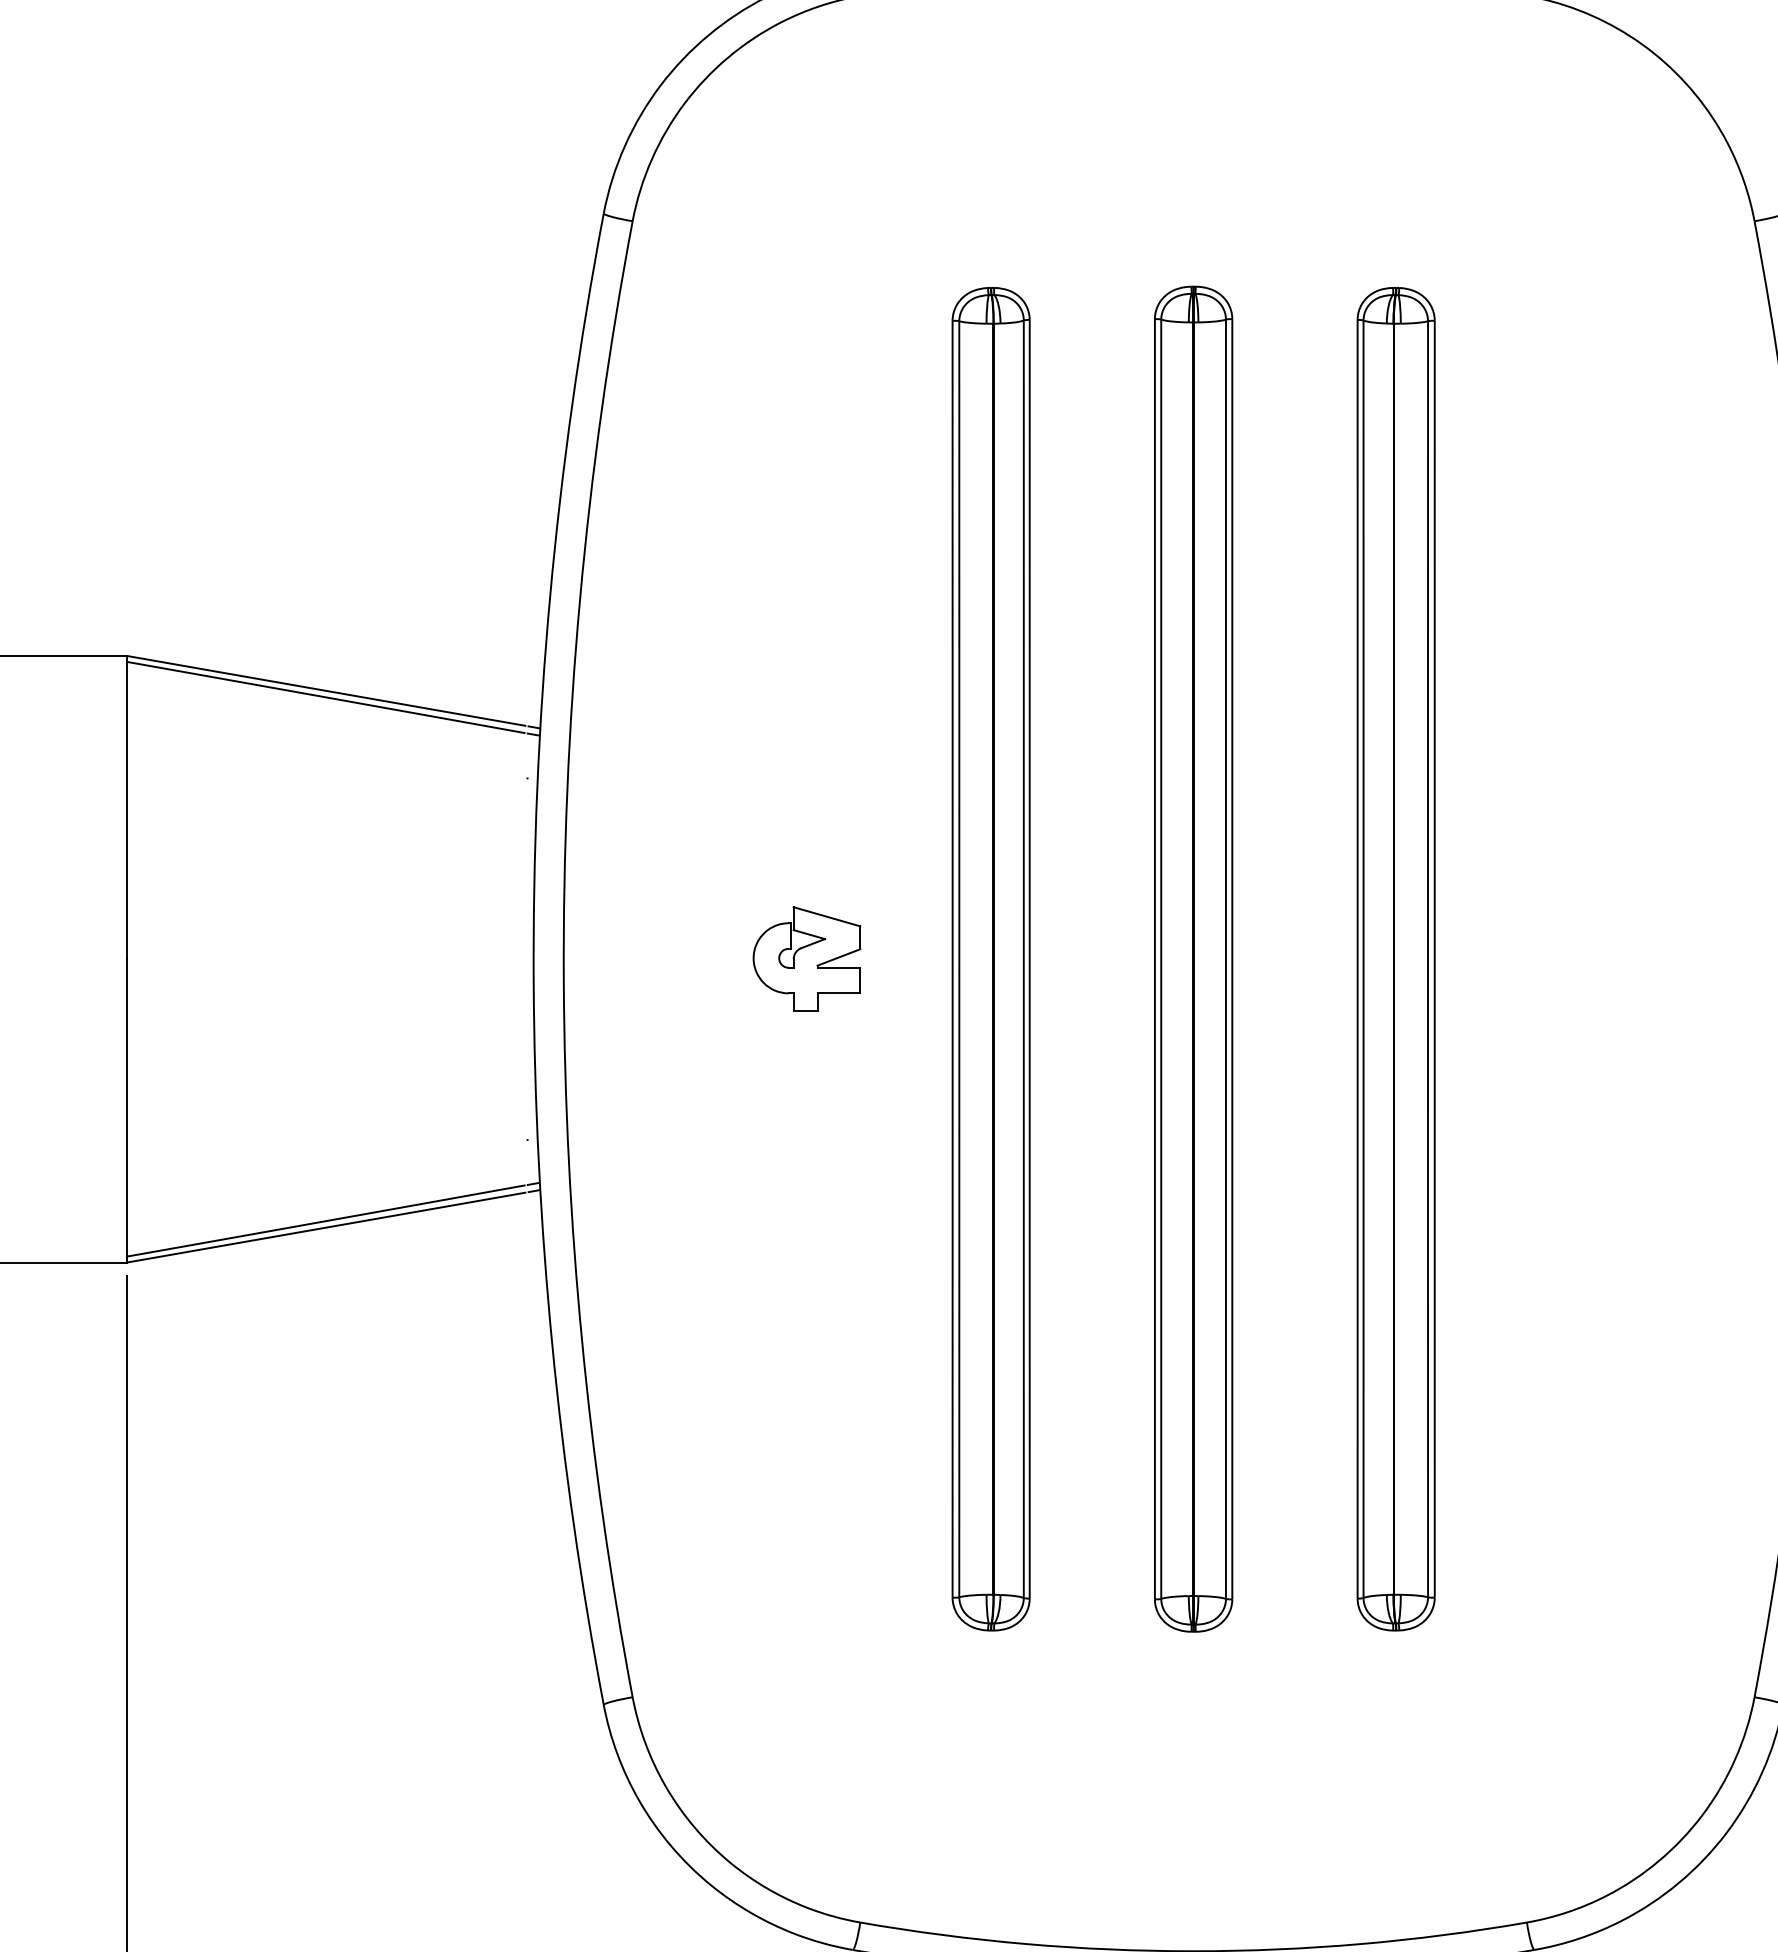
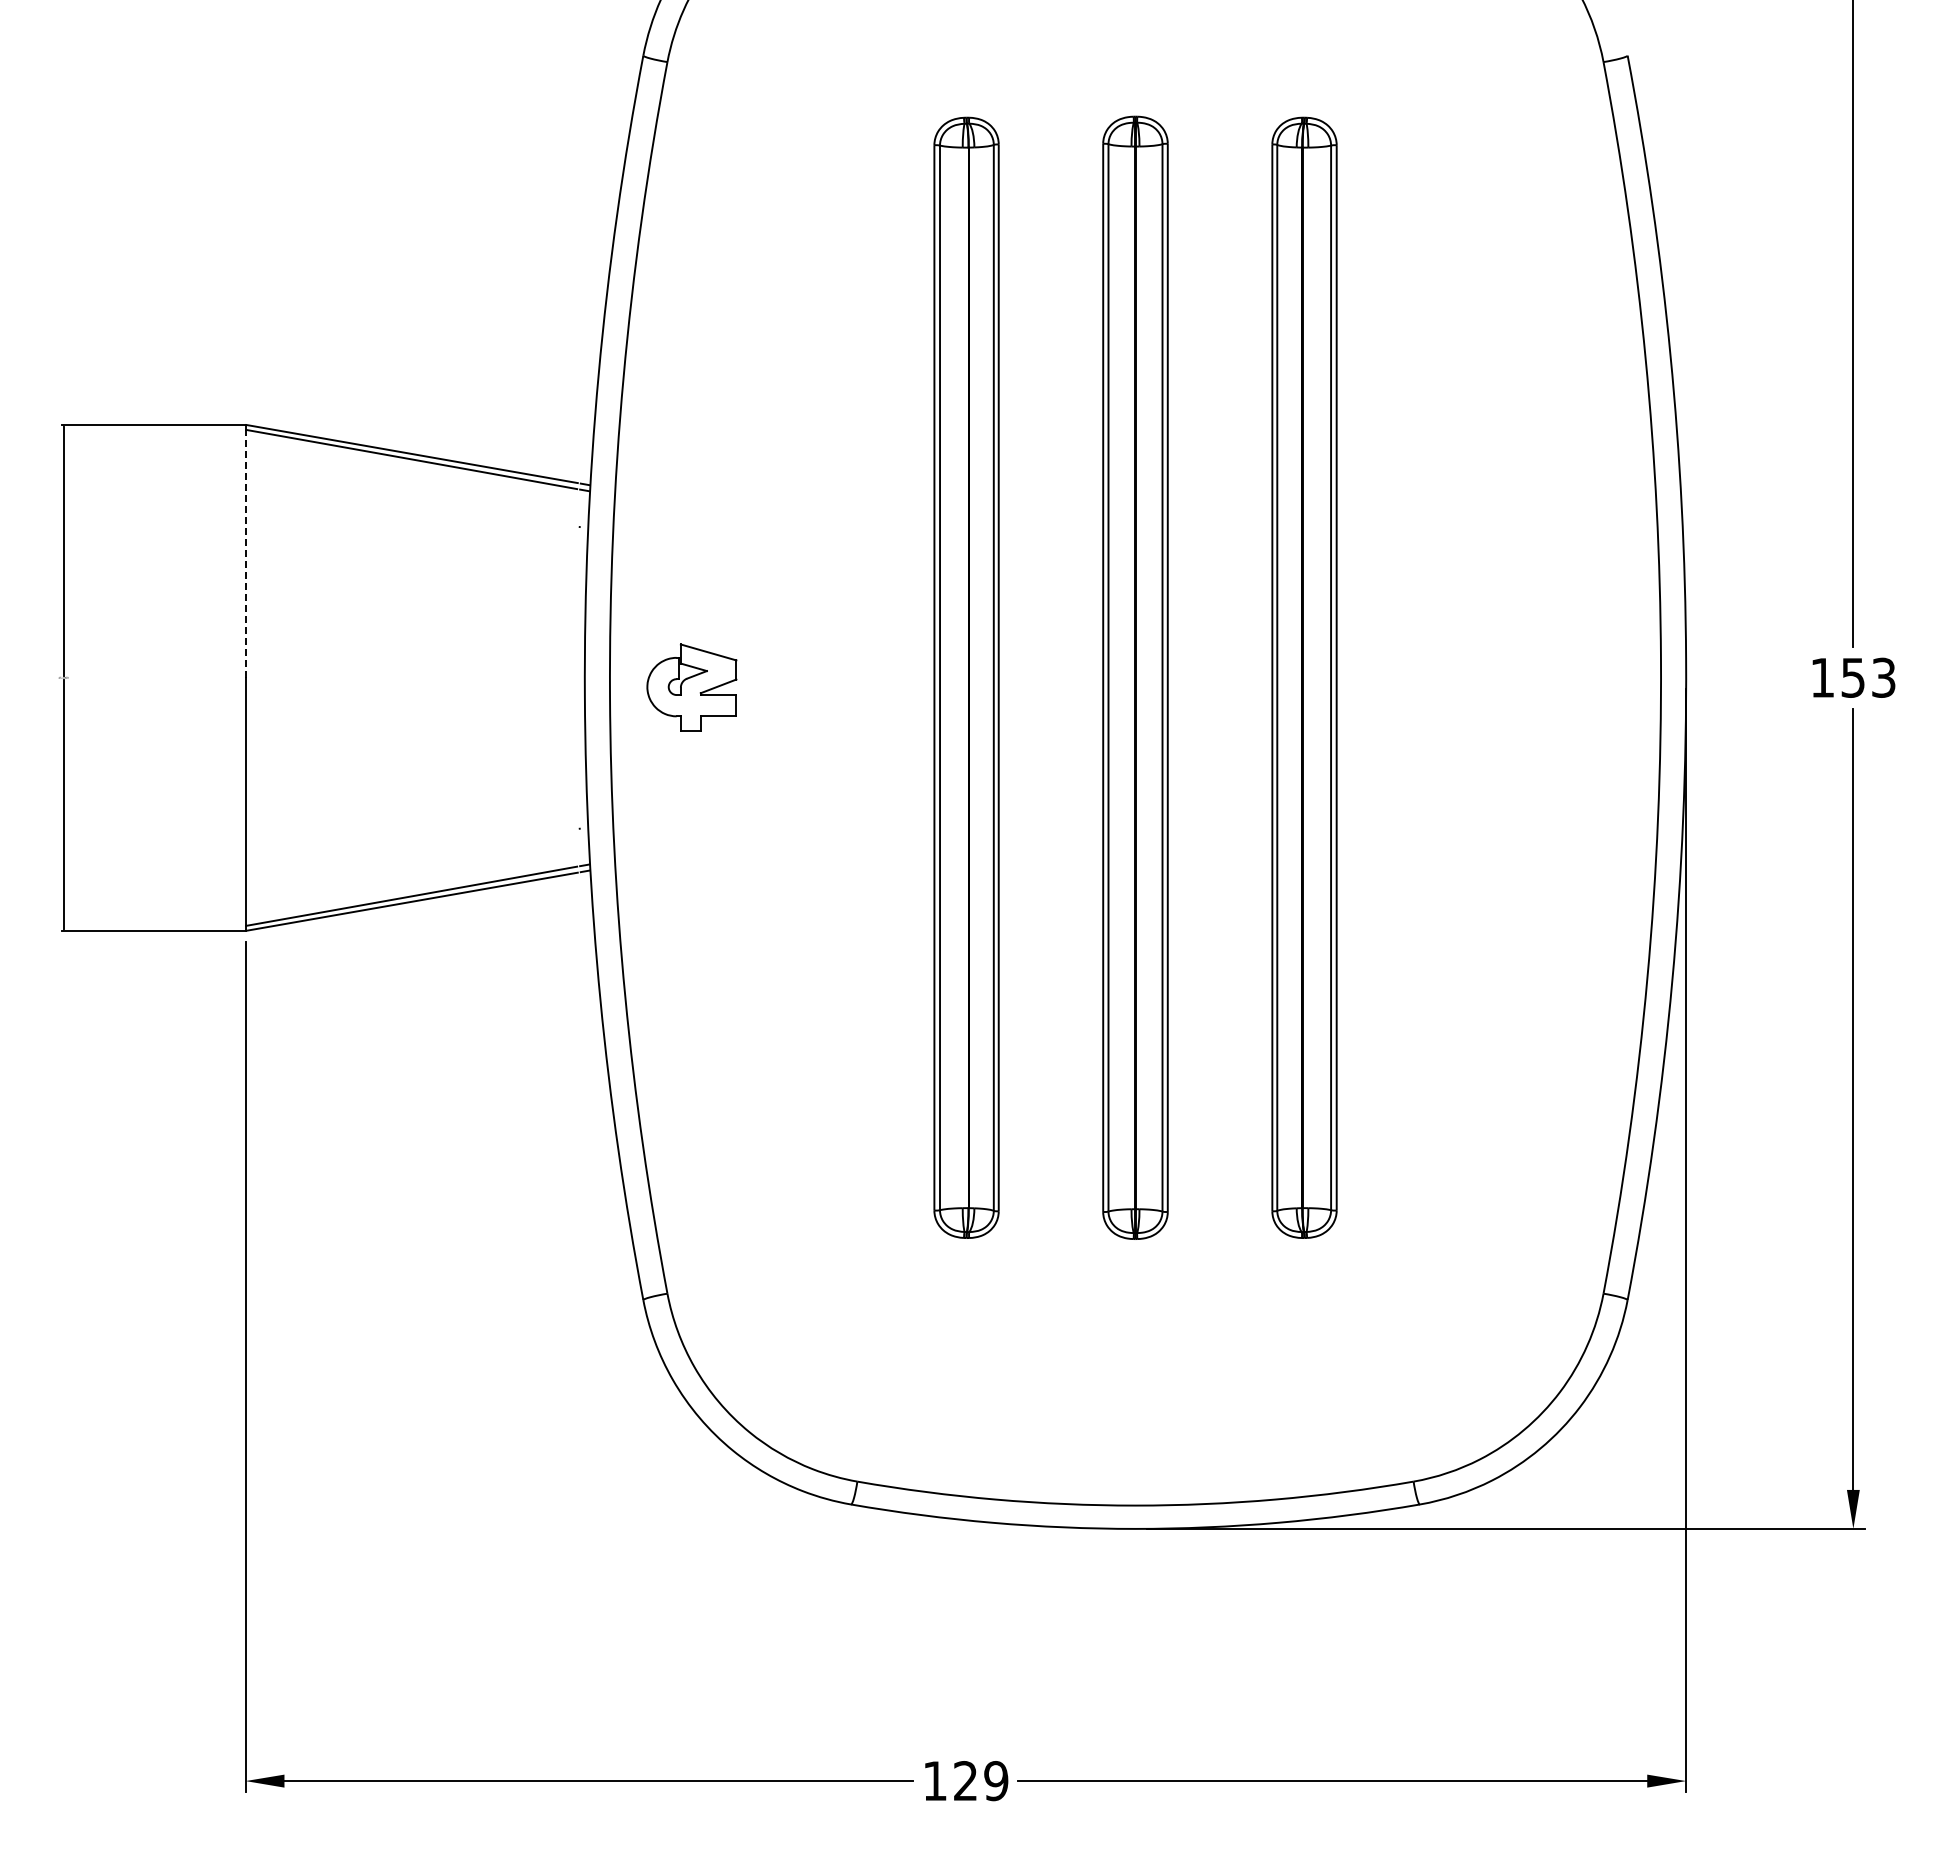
line: (126, 810) -> (245, 553), solid -> dashed
part: (806, 958) -> (691, 687), moved

